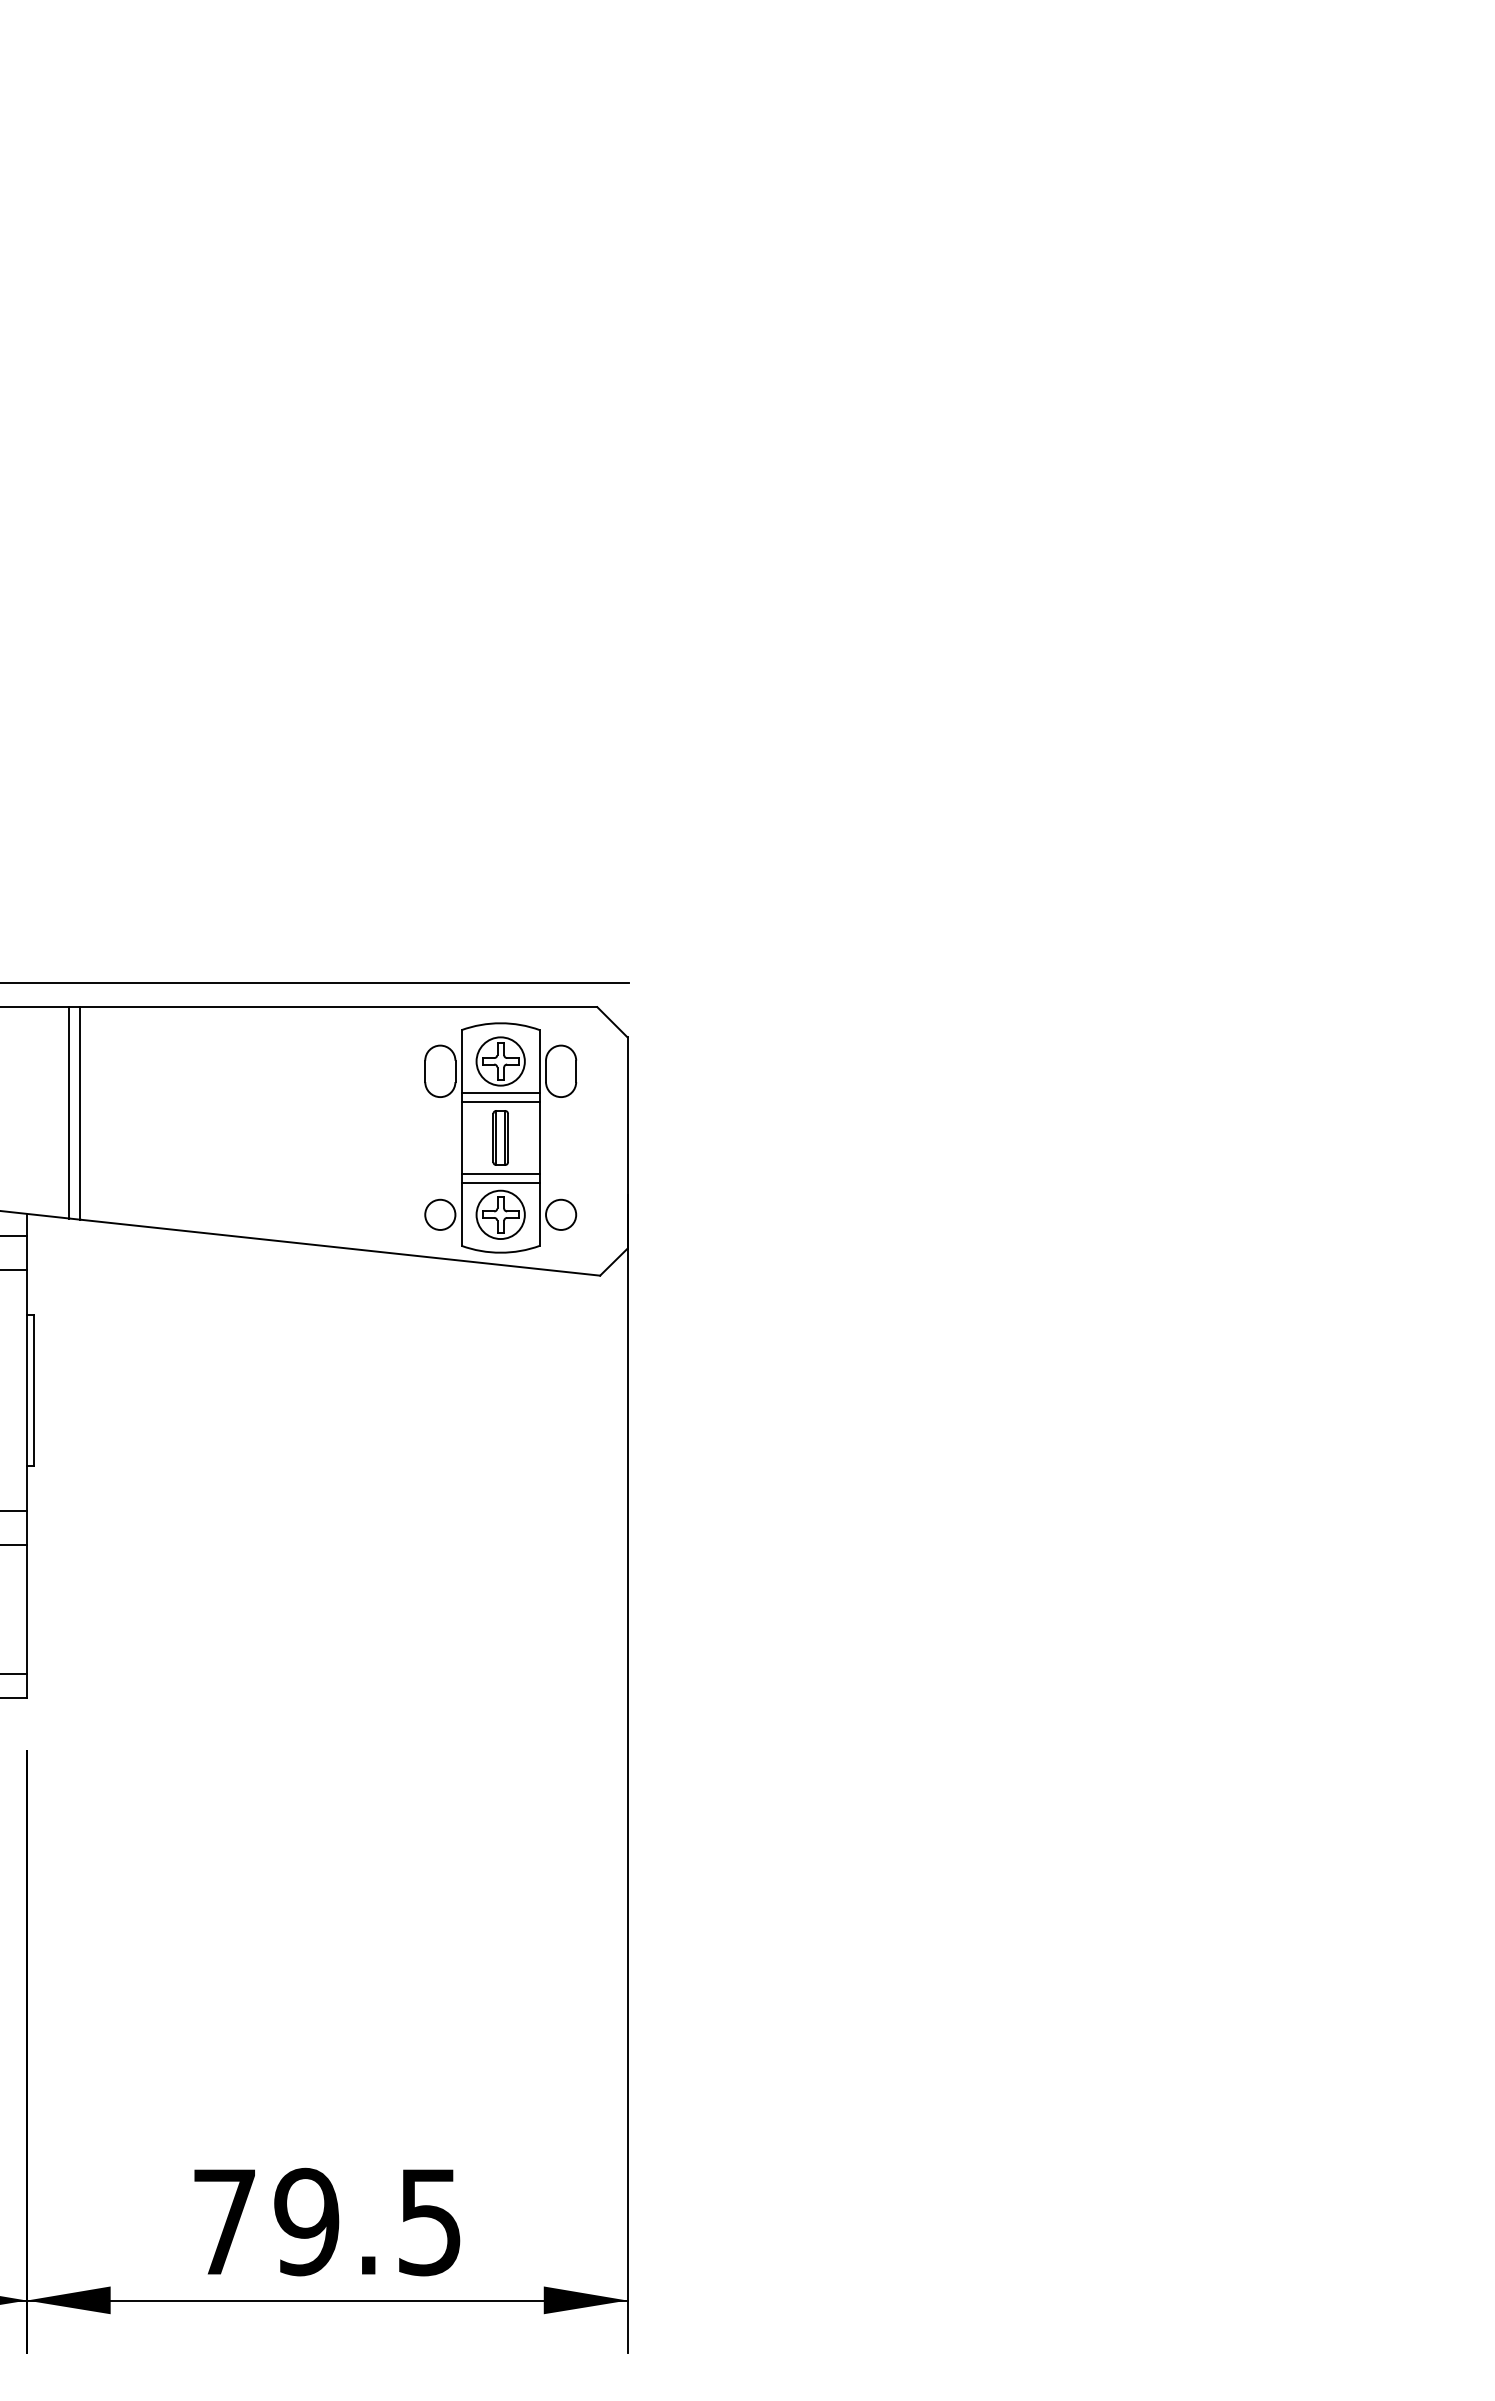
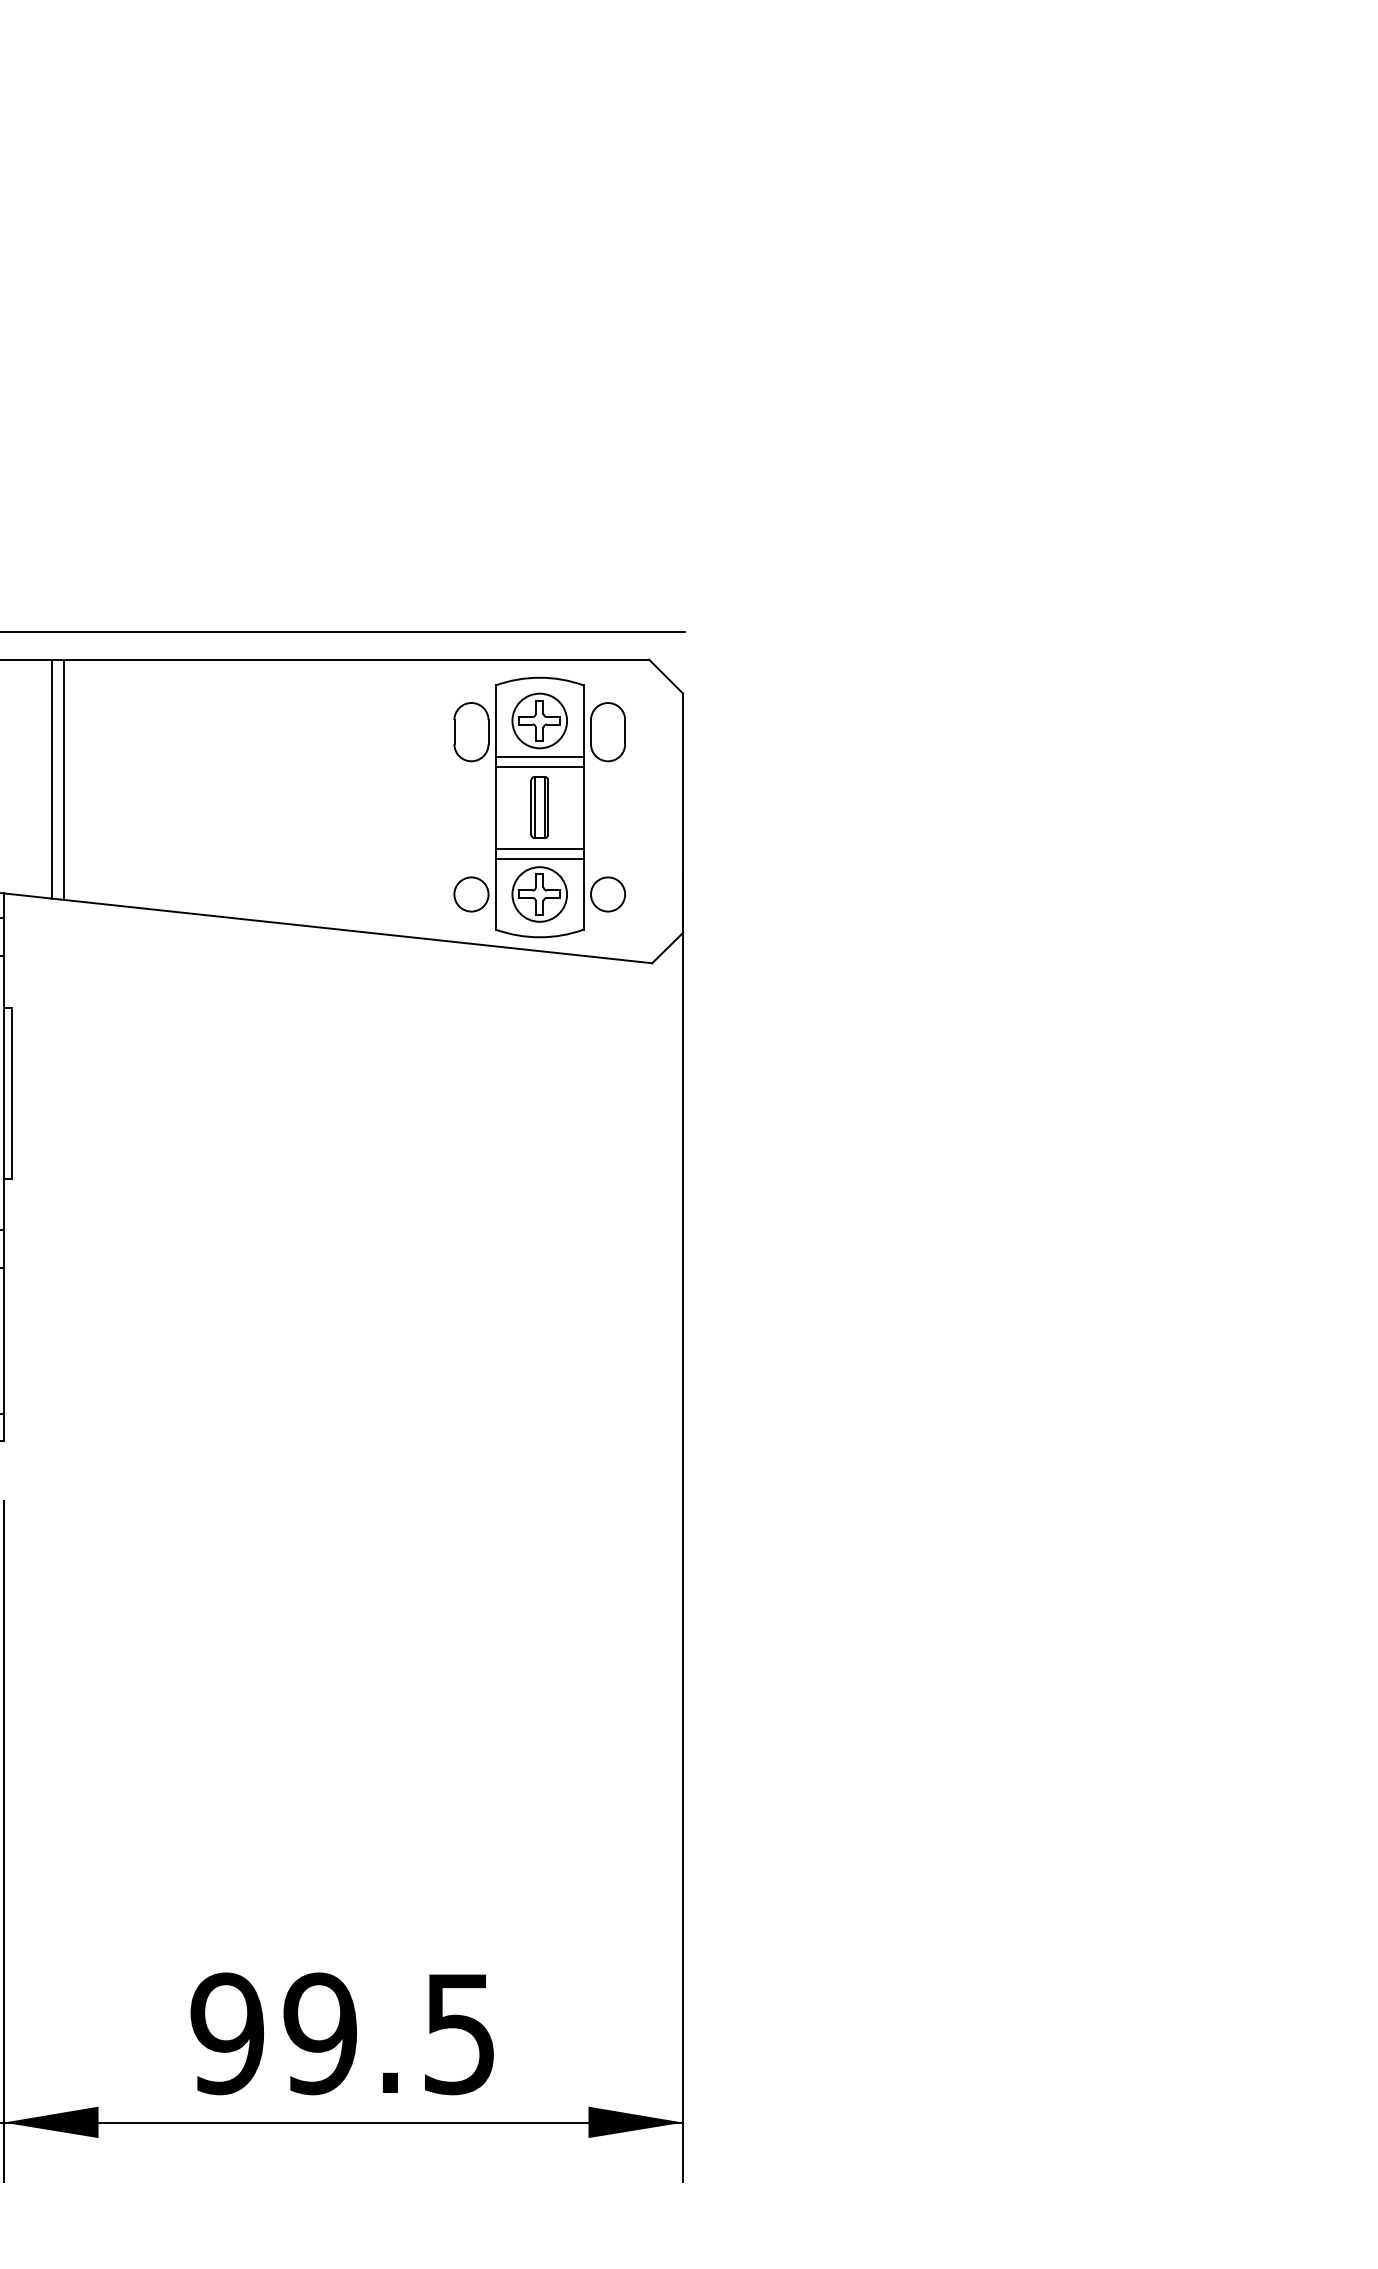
text: (224, 2221) -> (227, 2033), 79.5 -> 99.5

